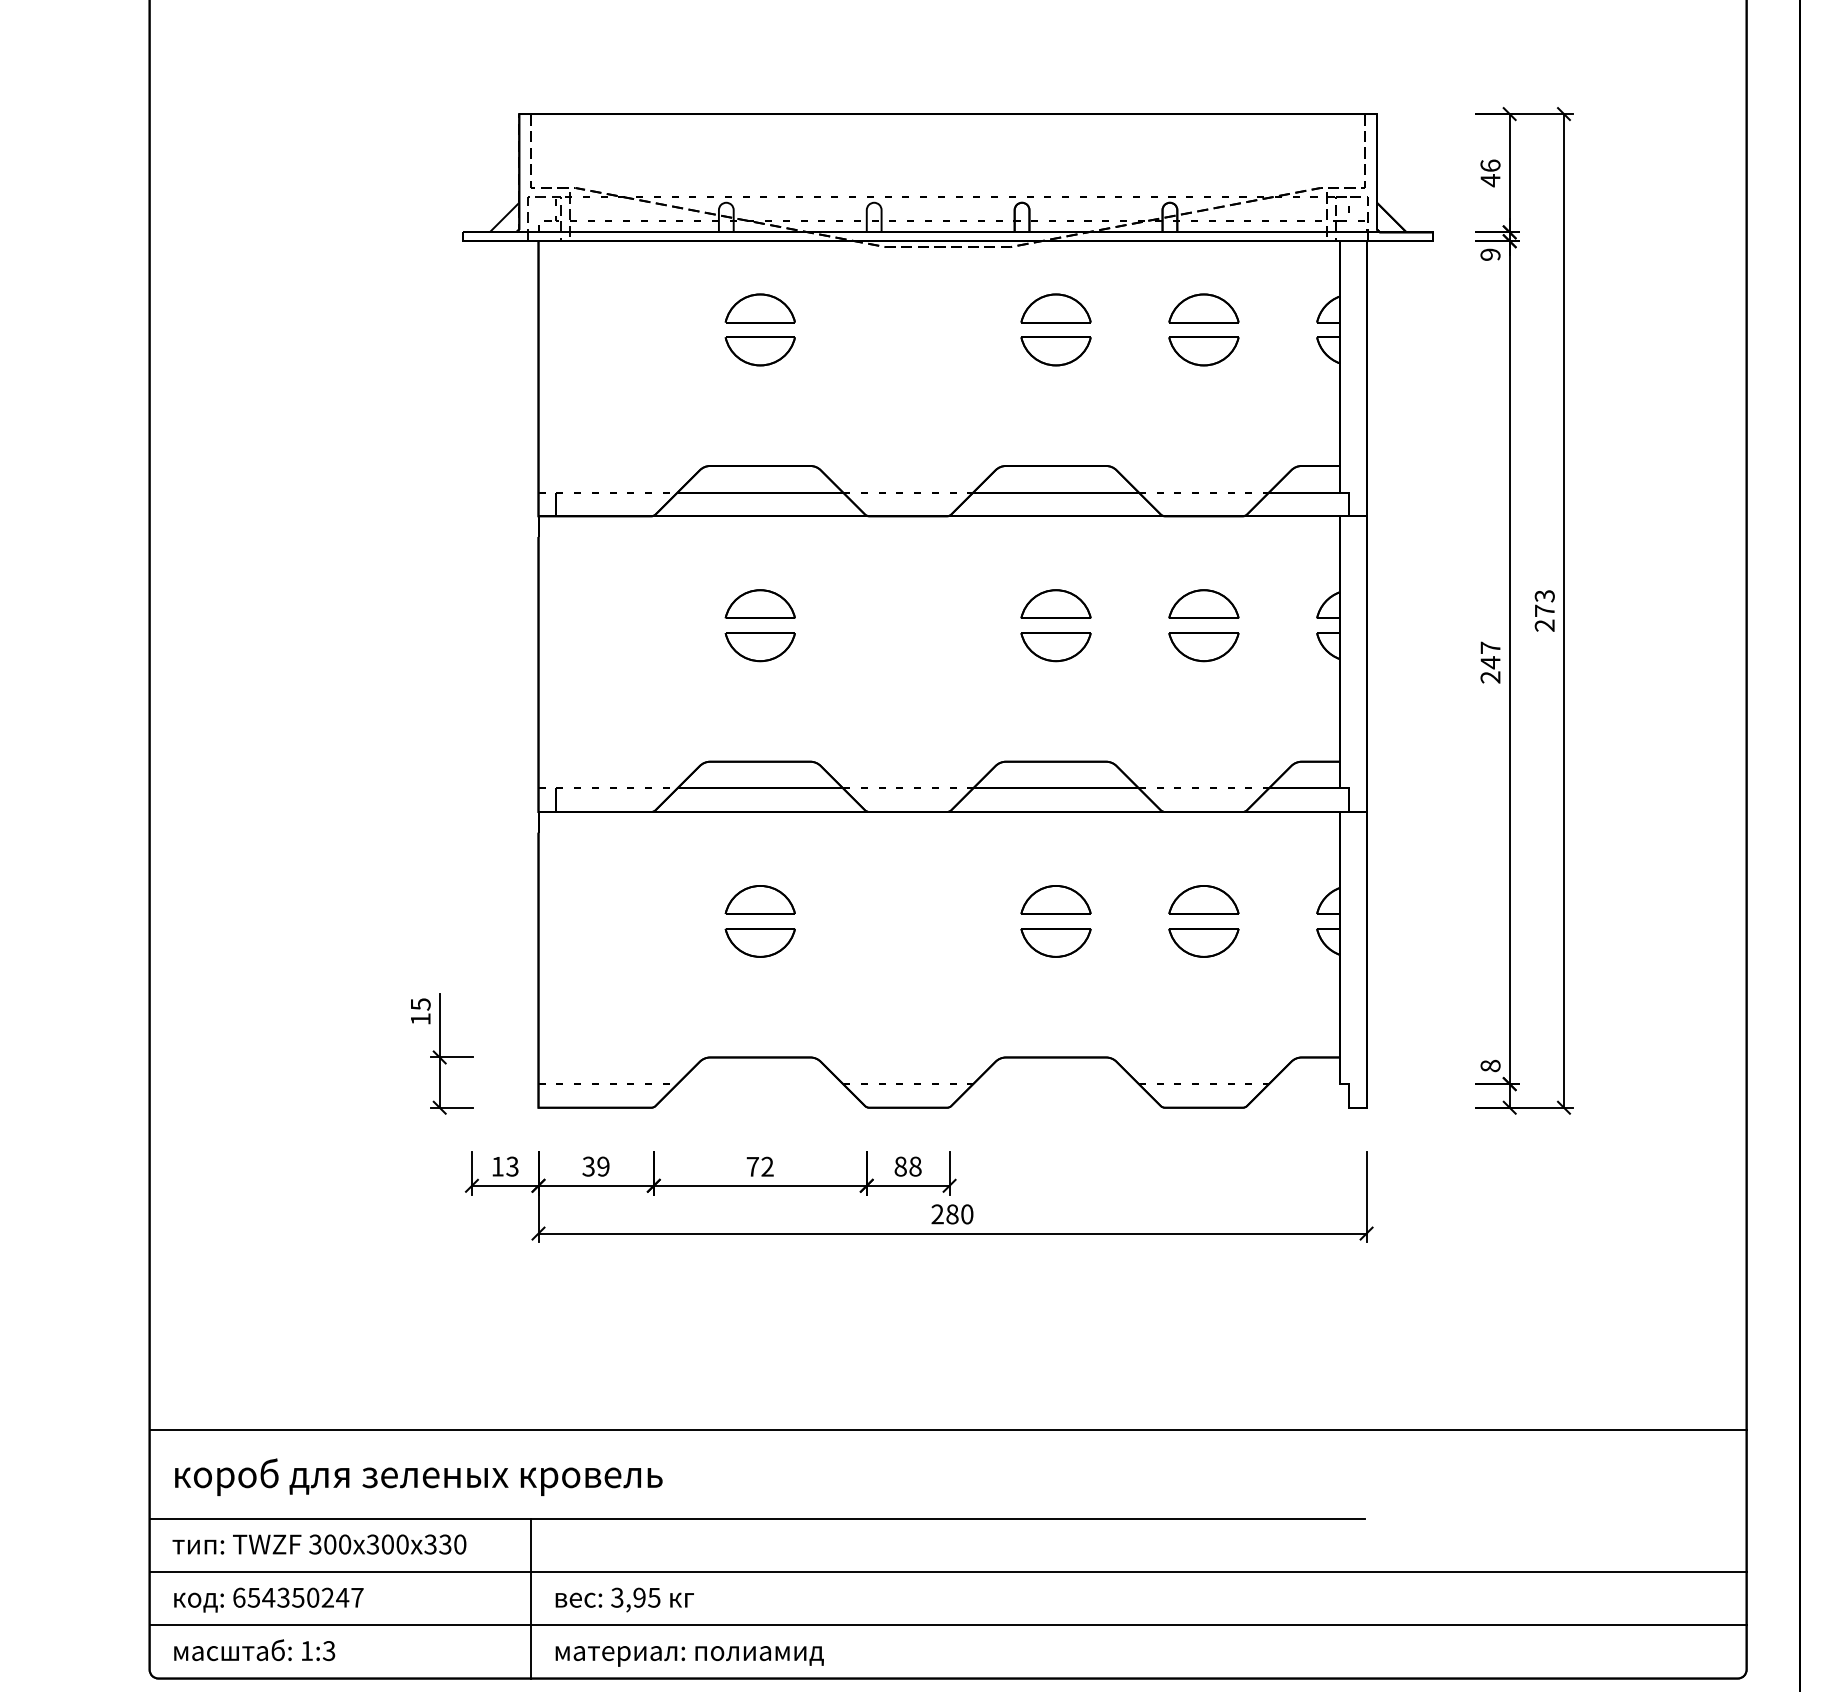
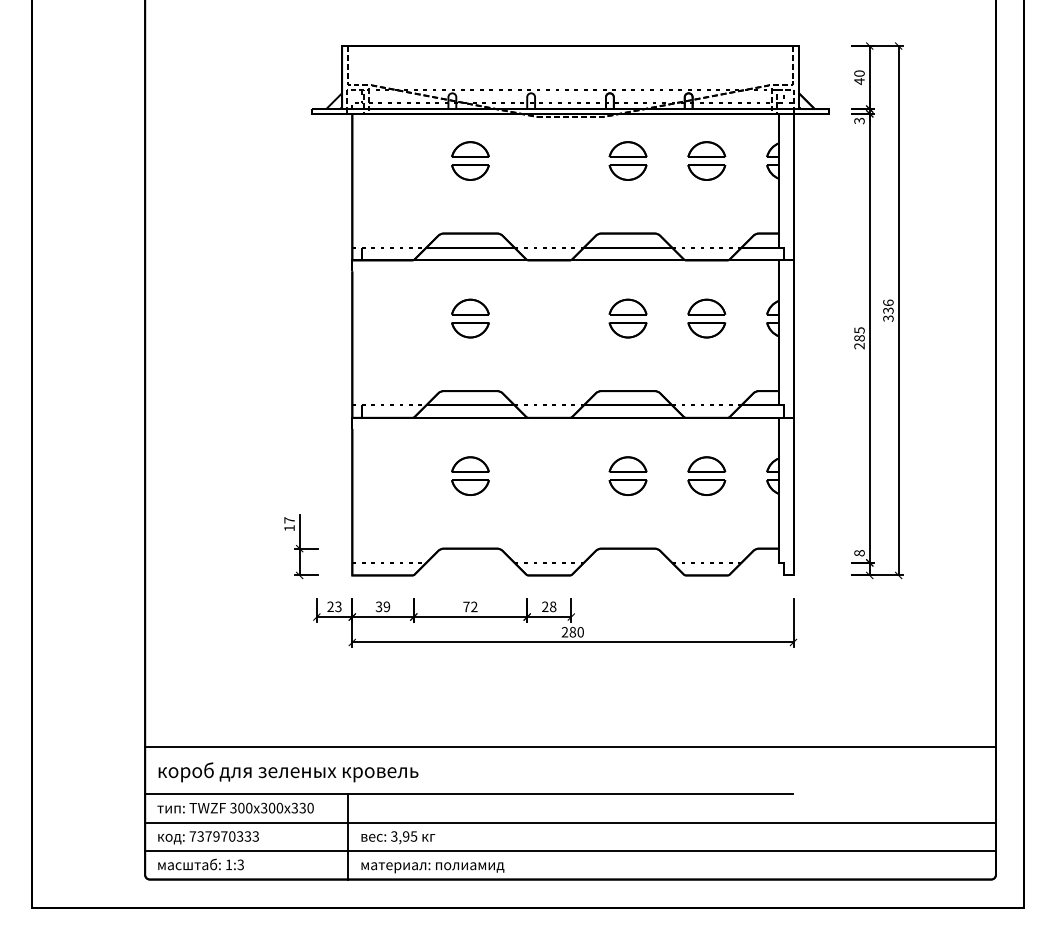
text: (1490, 165) -> (859, 73), 46 -> 40
text: (1490, 253) -> (859, 120), 9 -> 3
text: (1544, 610) -> (888, 310), 273 -> 336
text: (1490, 655) -> (859, 334), 247 -> 285
text: (420, 1004) -> (289, 520), 15 -> 17
text: (497, 1166) -> (330, 606), 13 -> 23
text: (901, 1166) -> (545, 606), 88 -> 28
text: (298, 1597) -> (224, 836), 654350247 -> 737970333

